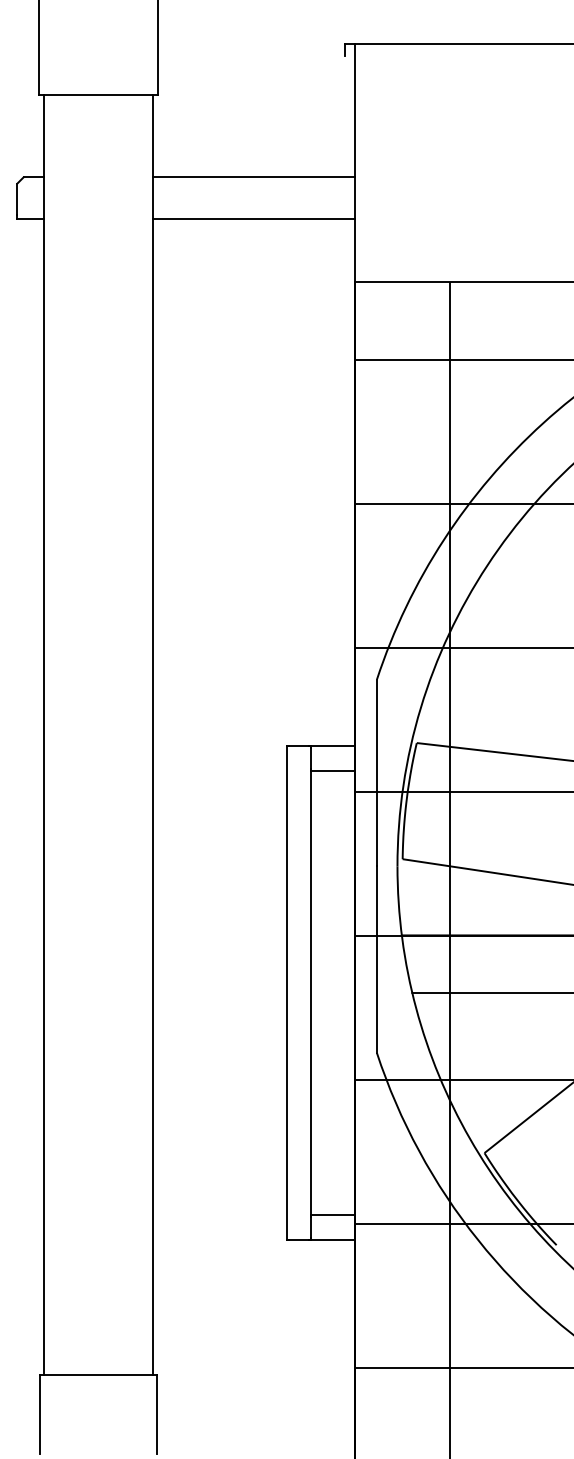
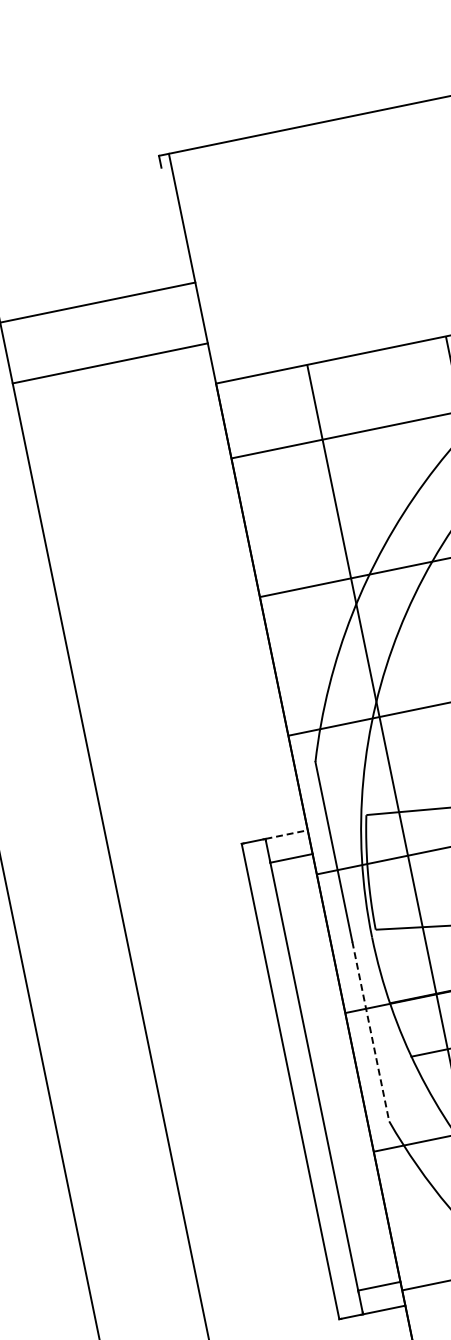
line: (253, 218) -> (109, 363), moved
line: (333, 746) -> (286, 834), solid -> dashed
line: (376, 960) -> (370, 1032), solid -> dashed

